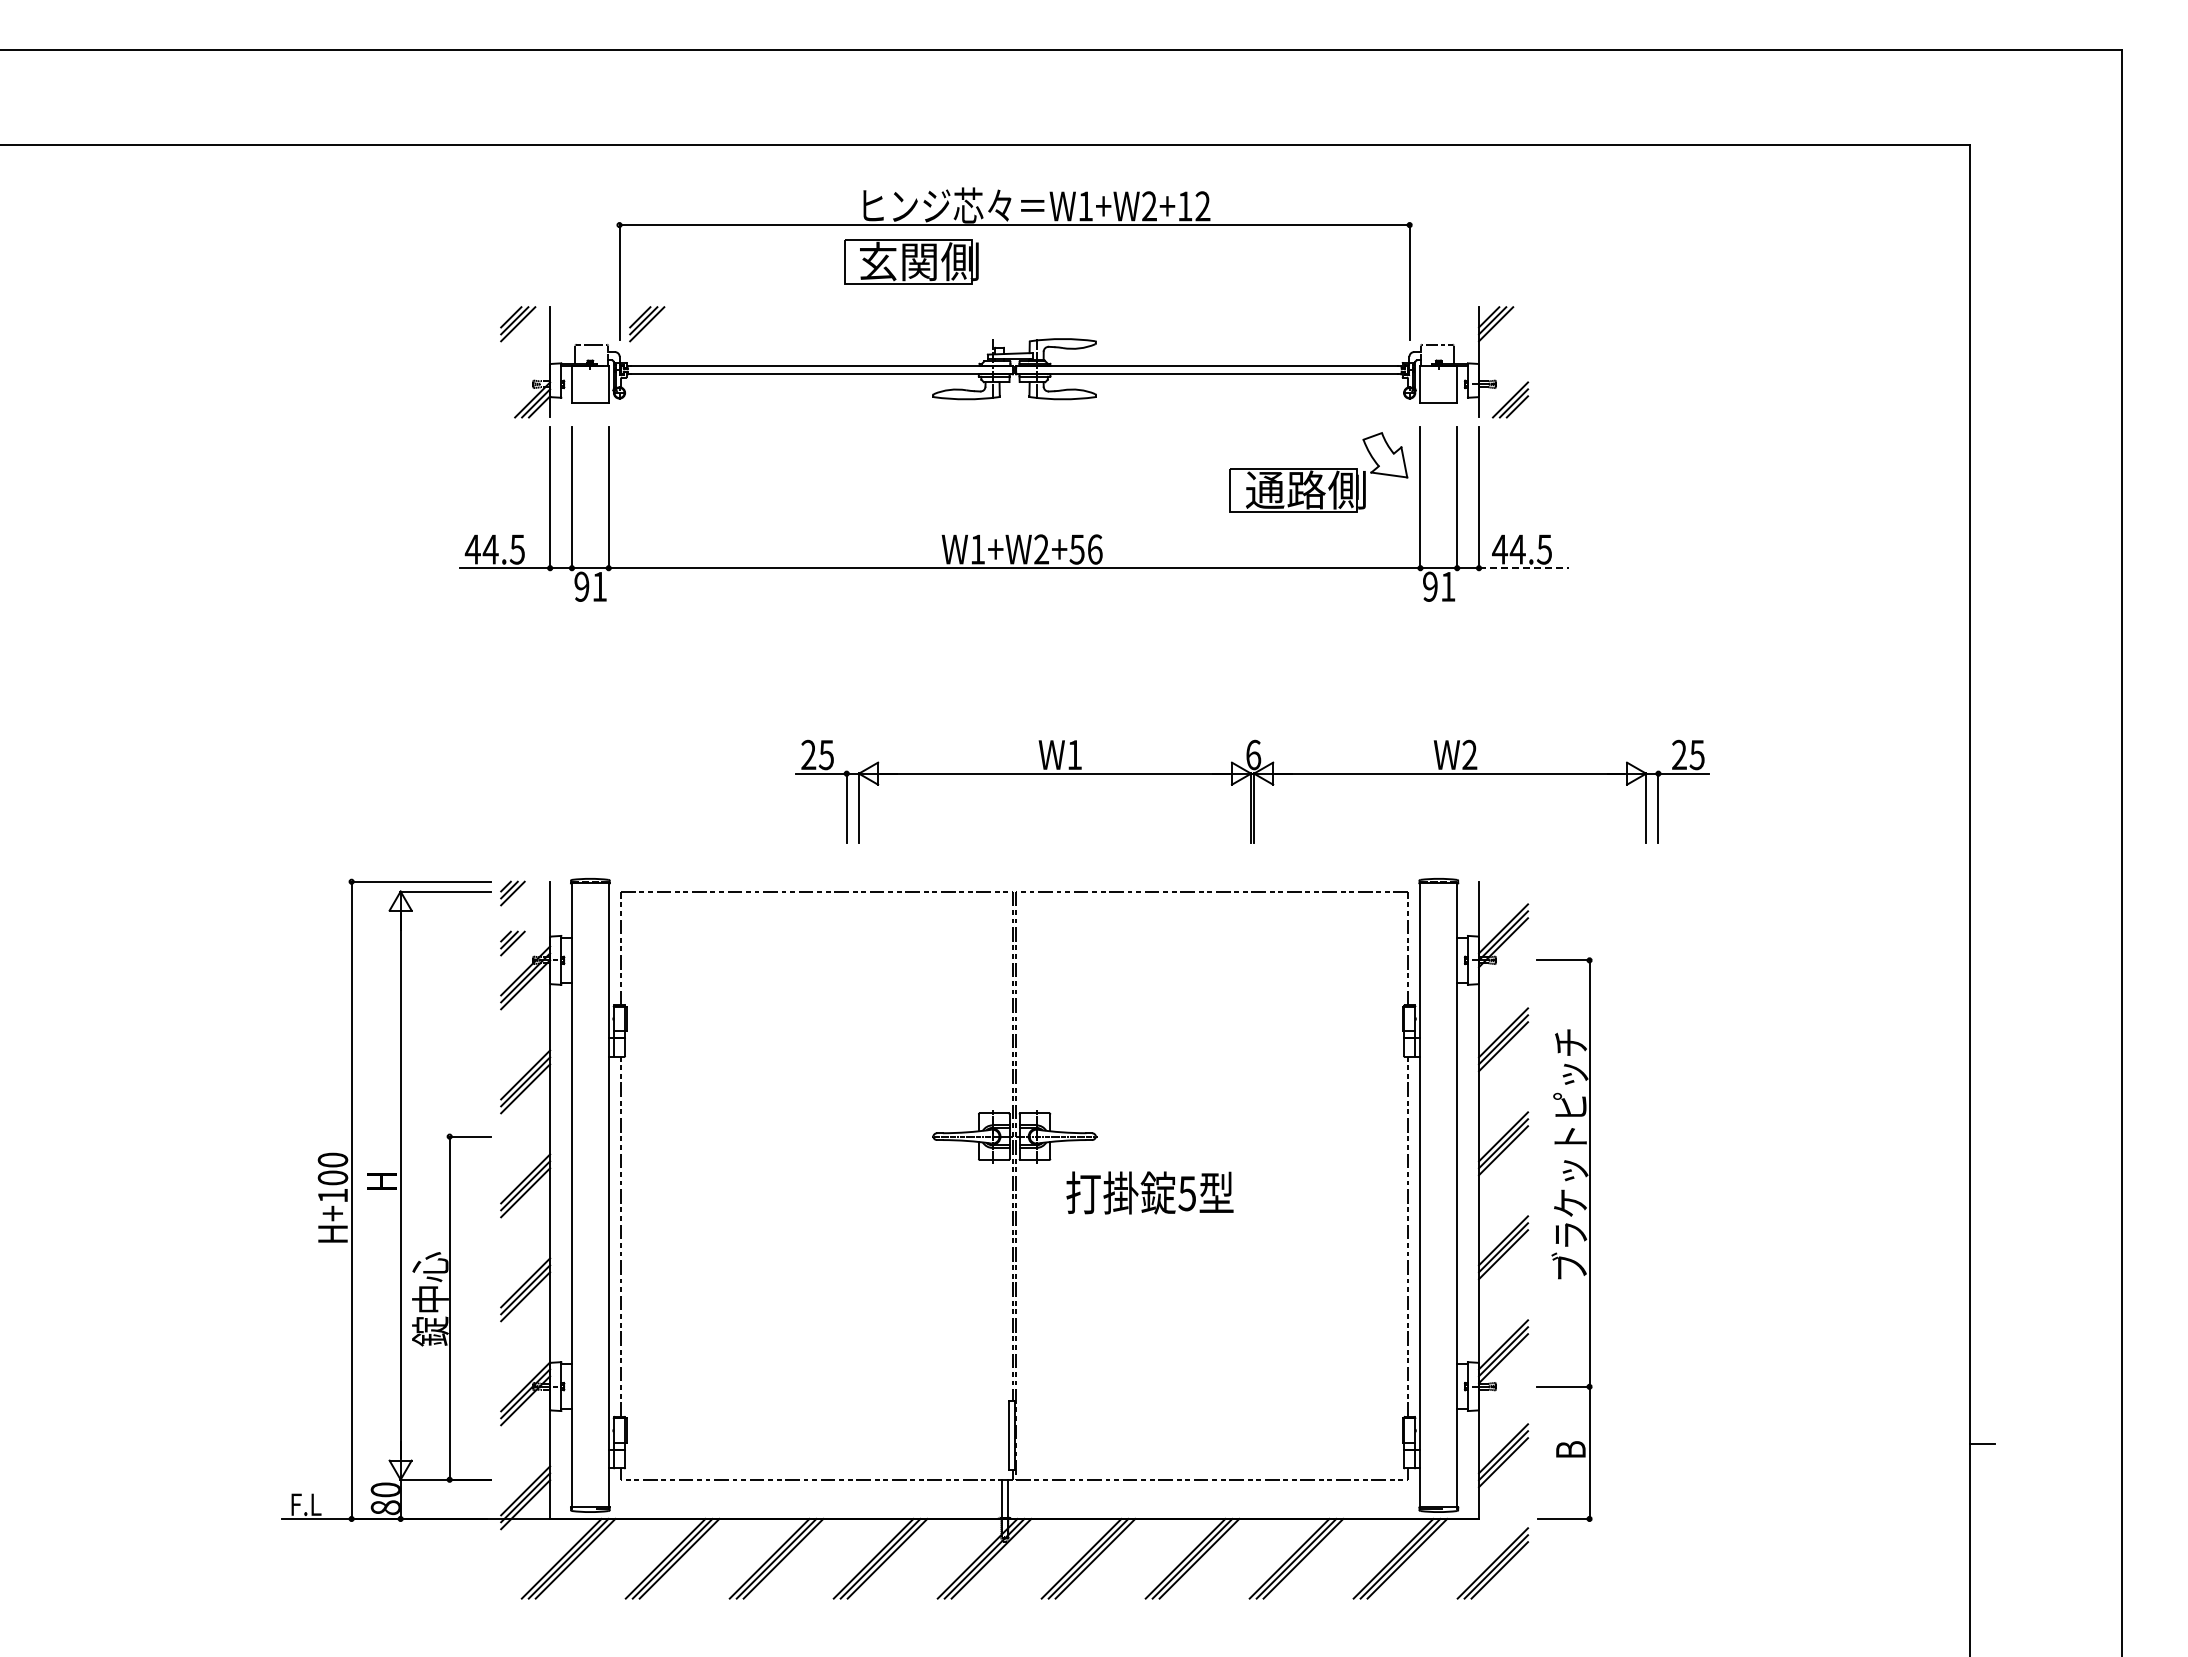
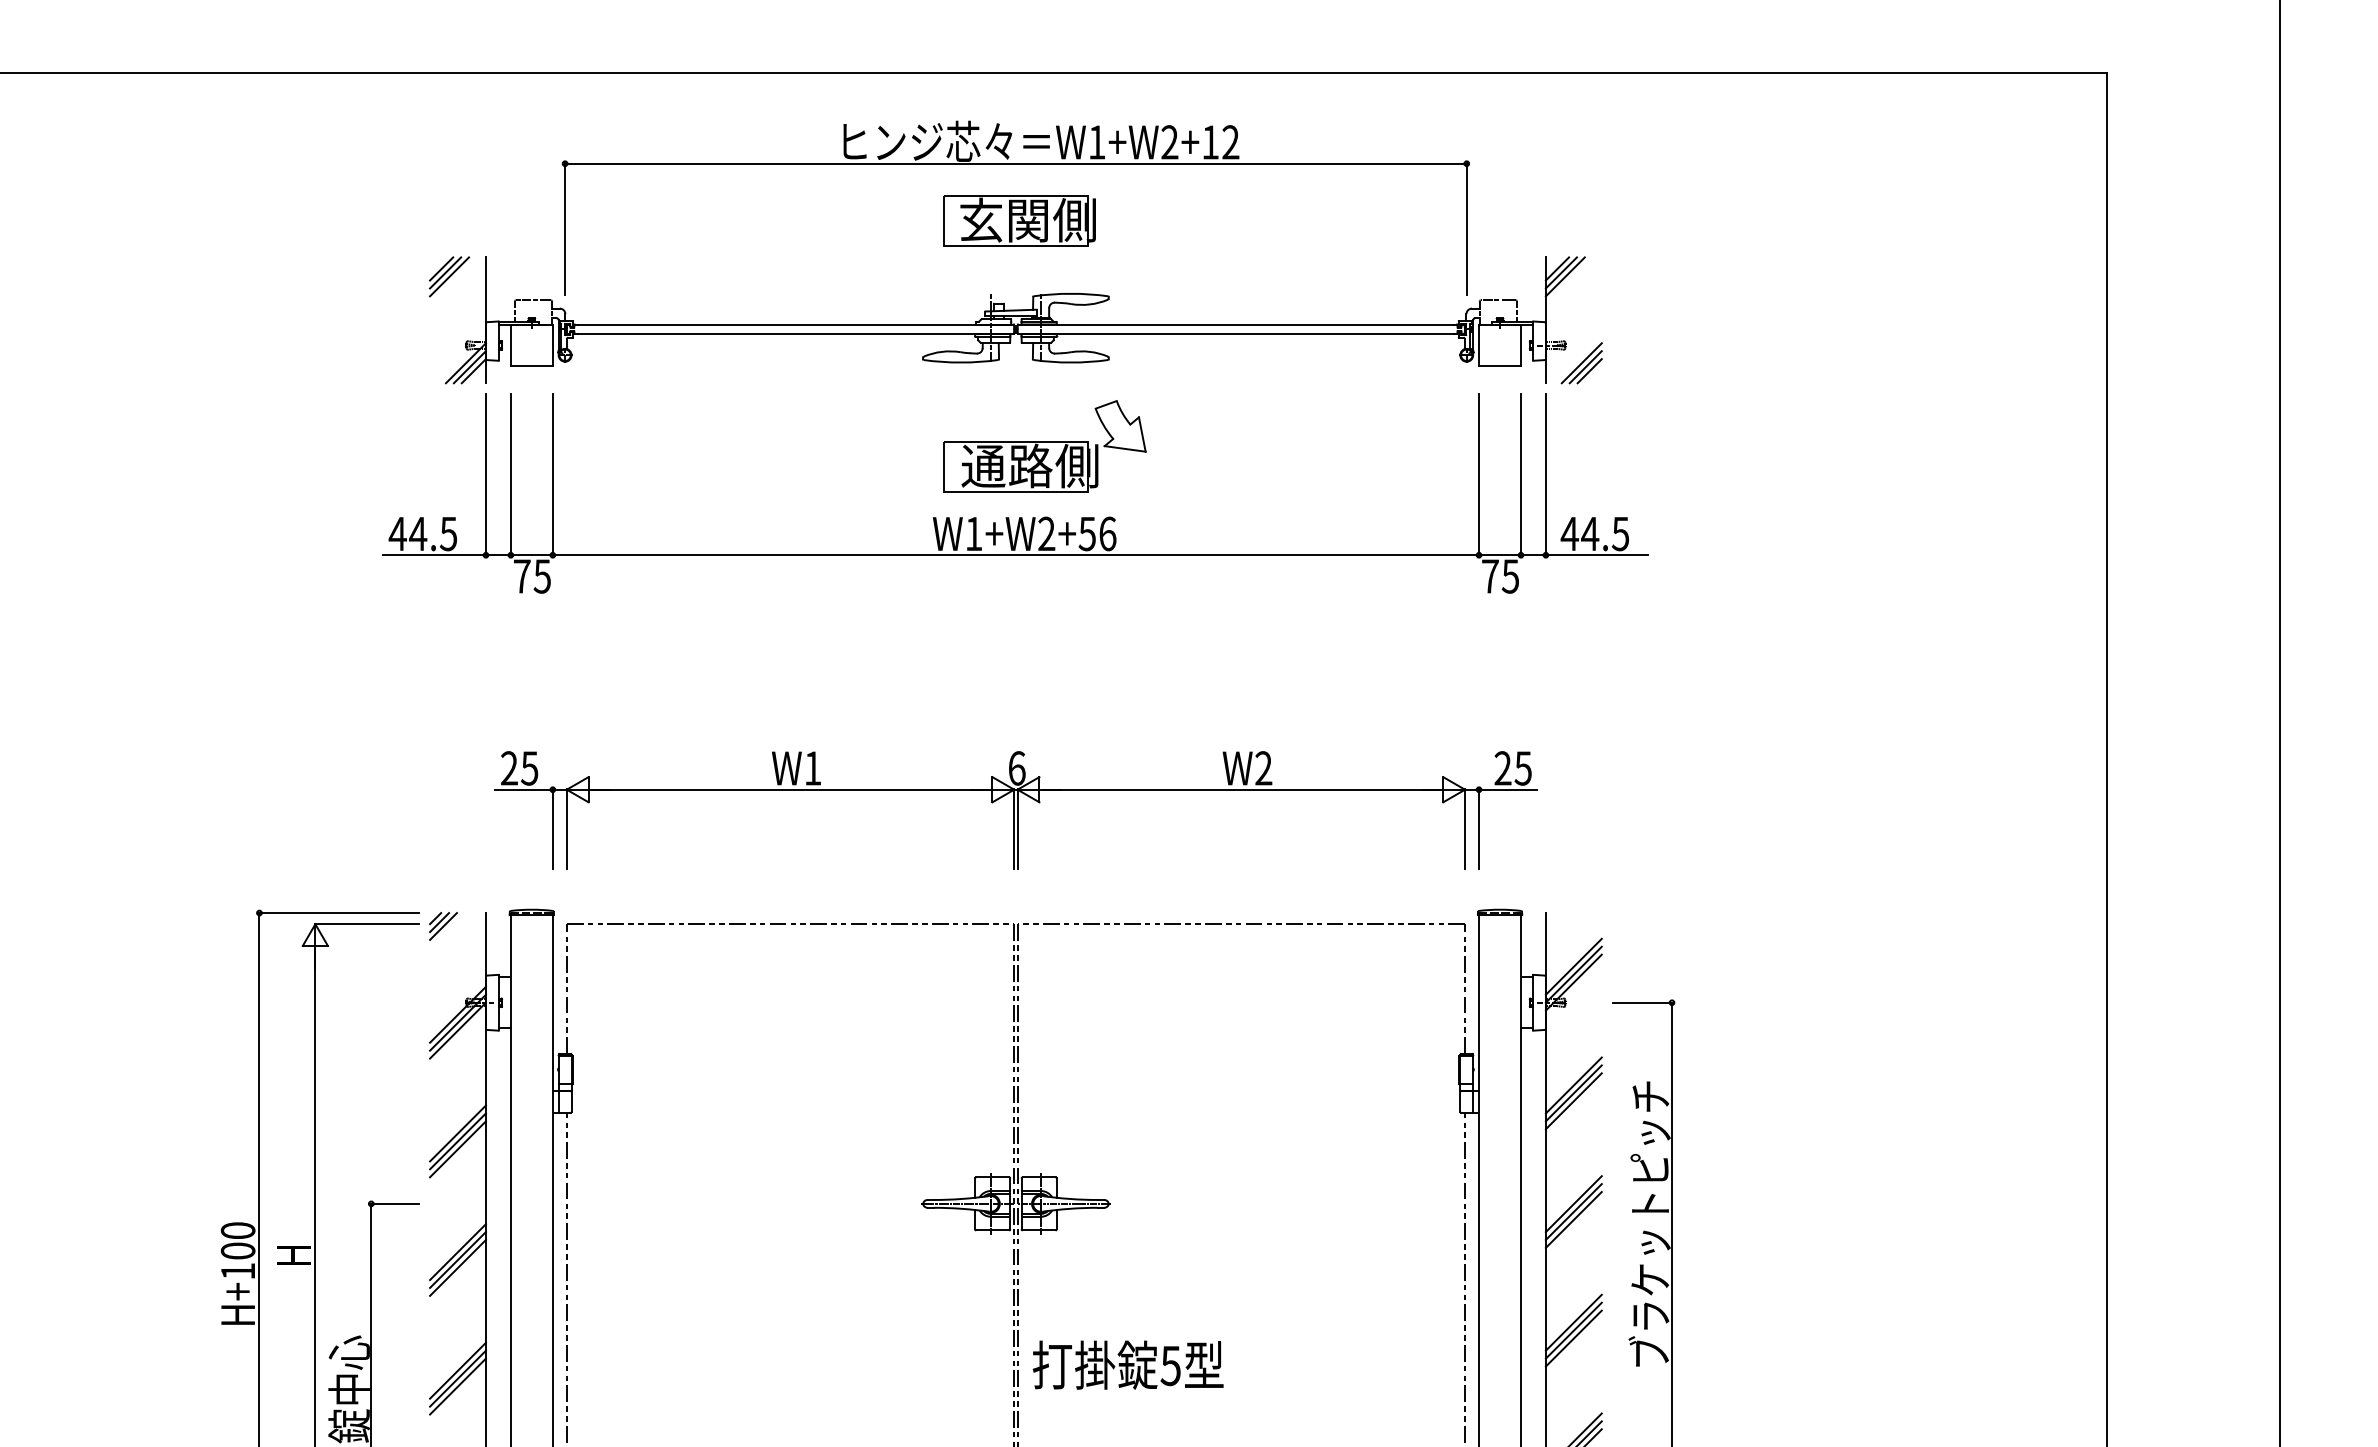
part: (911, 261) -> (1019, 220), moved
part: (647, 324) -> (597, 277), removed
part: (1318, 472) -> (1044, 446), moved
line: (1523, 568) -> (1596, 555), dashed -> solid
text: (590, 586) -> (532, 576), 91 -> 75
text: (1439, 586) -> (1500, 576), 91 -> 75
part: (1252, 791) -> (1015, 810), moved
part: (512, 943) -> (442, 983), removed
text: (1149, 1192) -> (1127, 1364), moved

